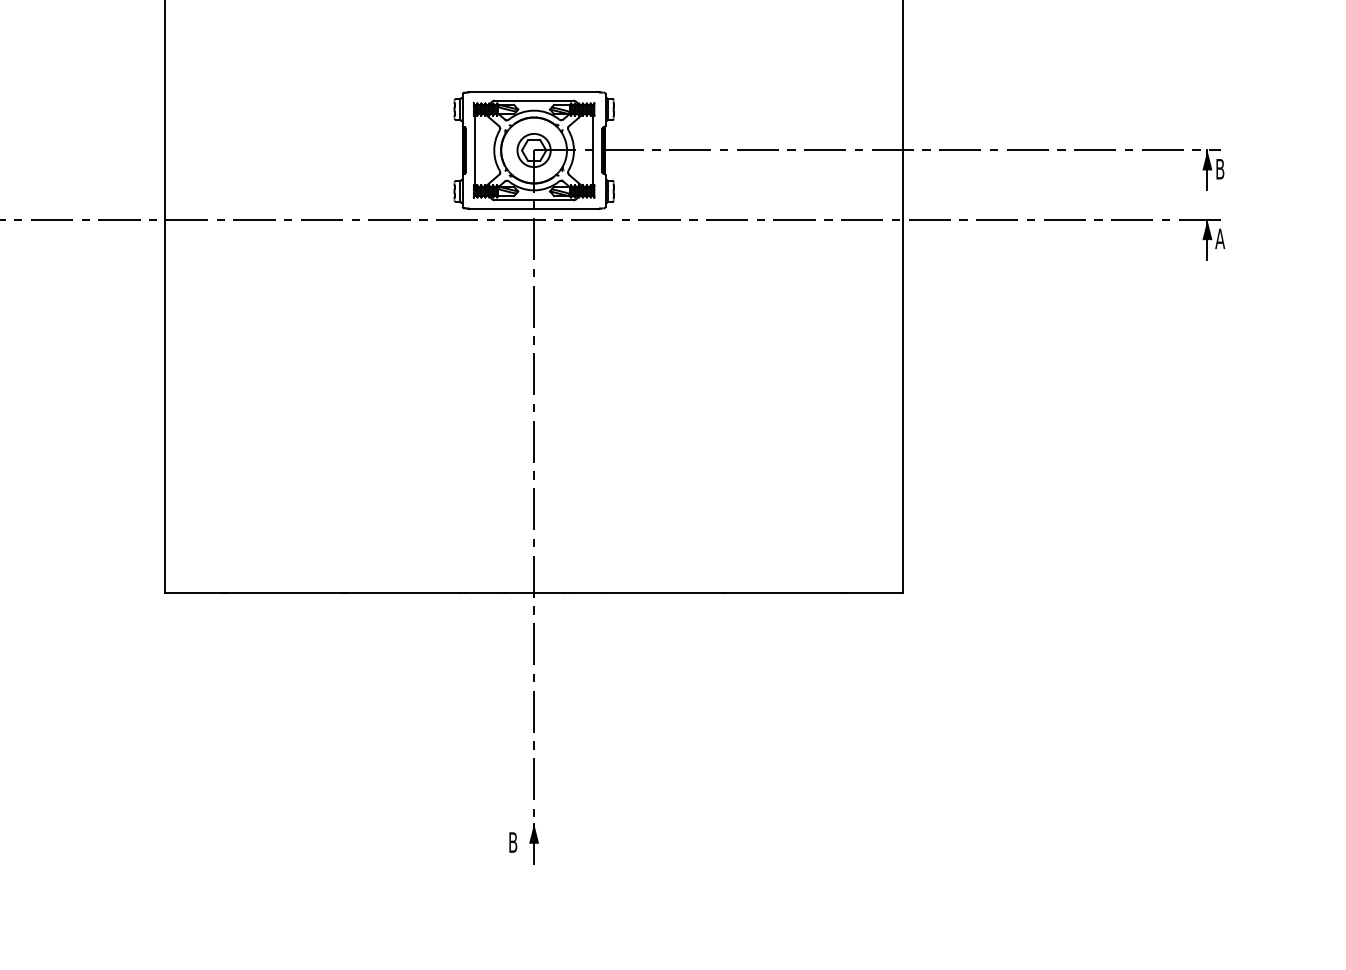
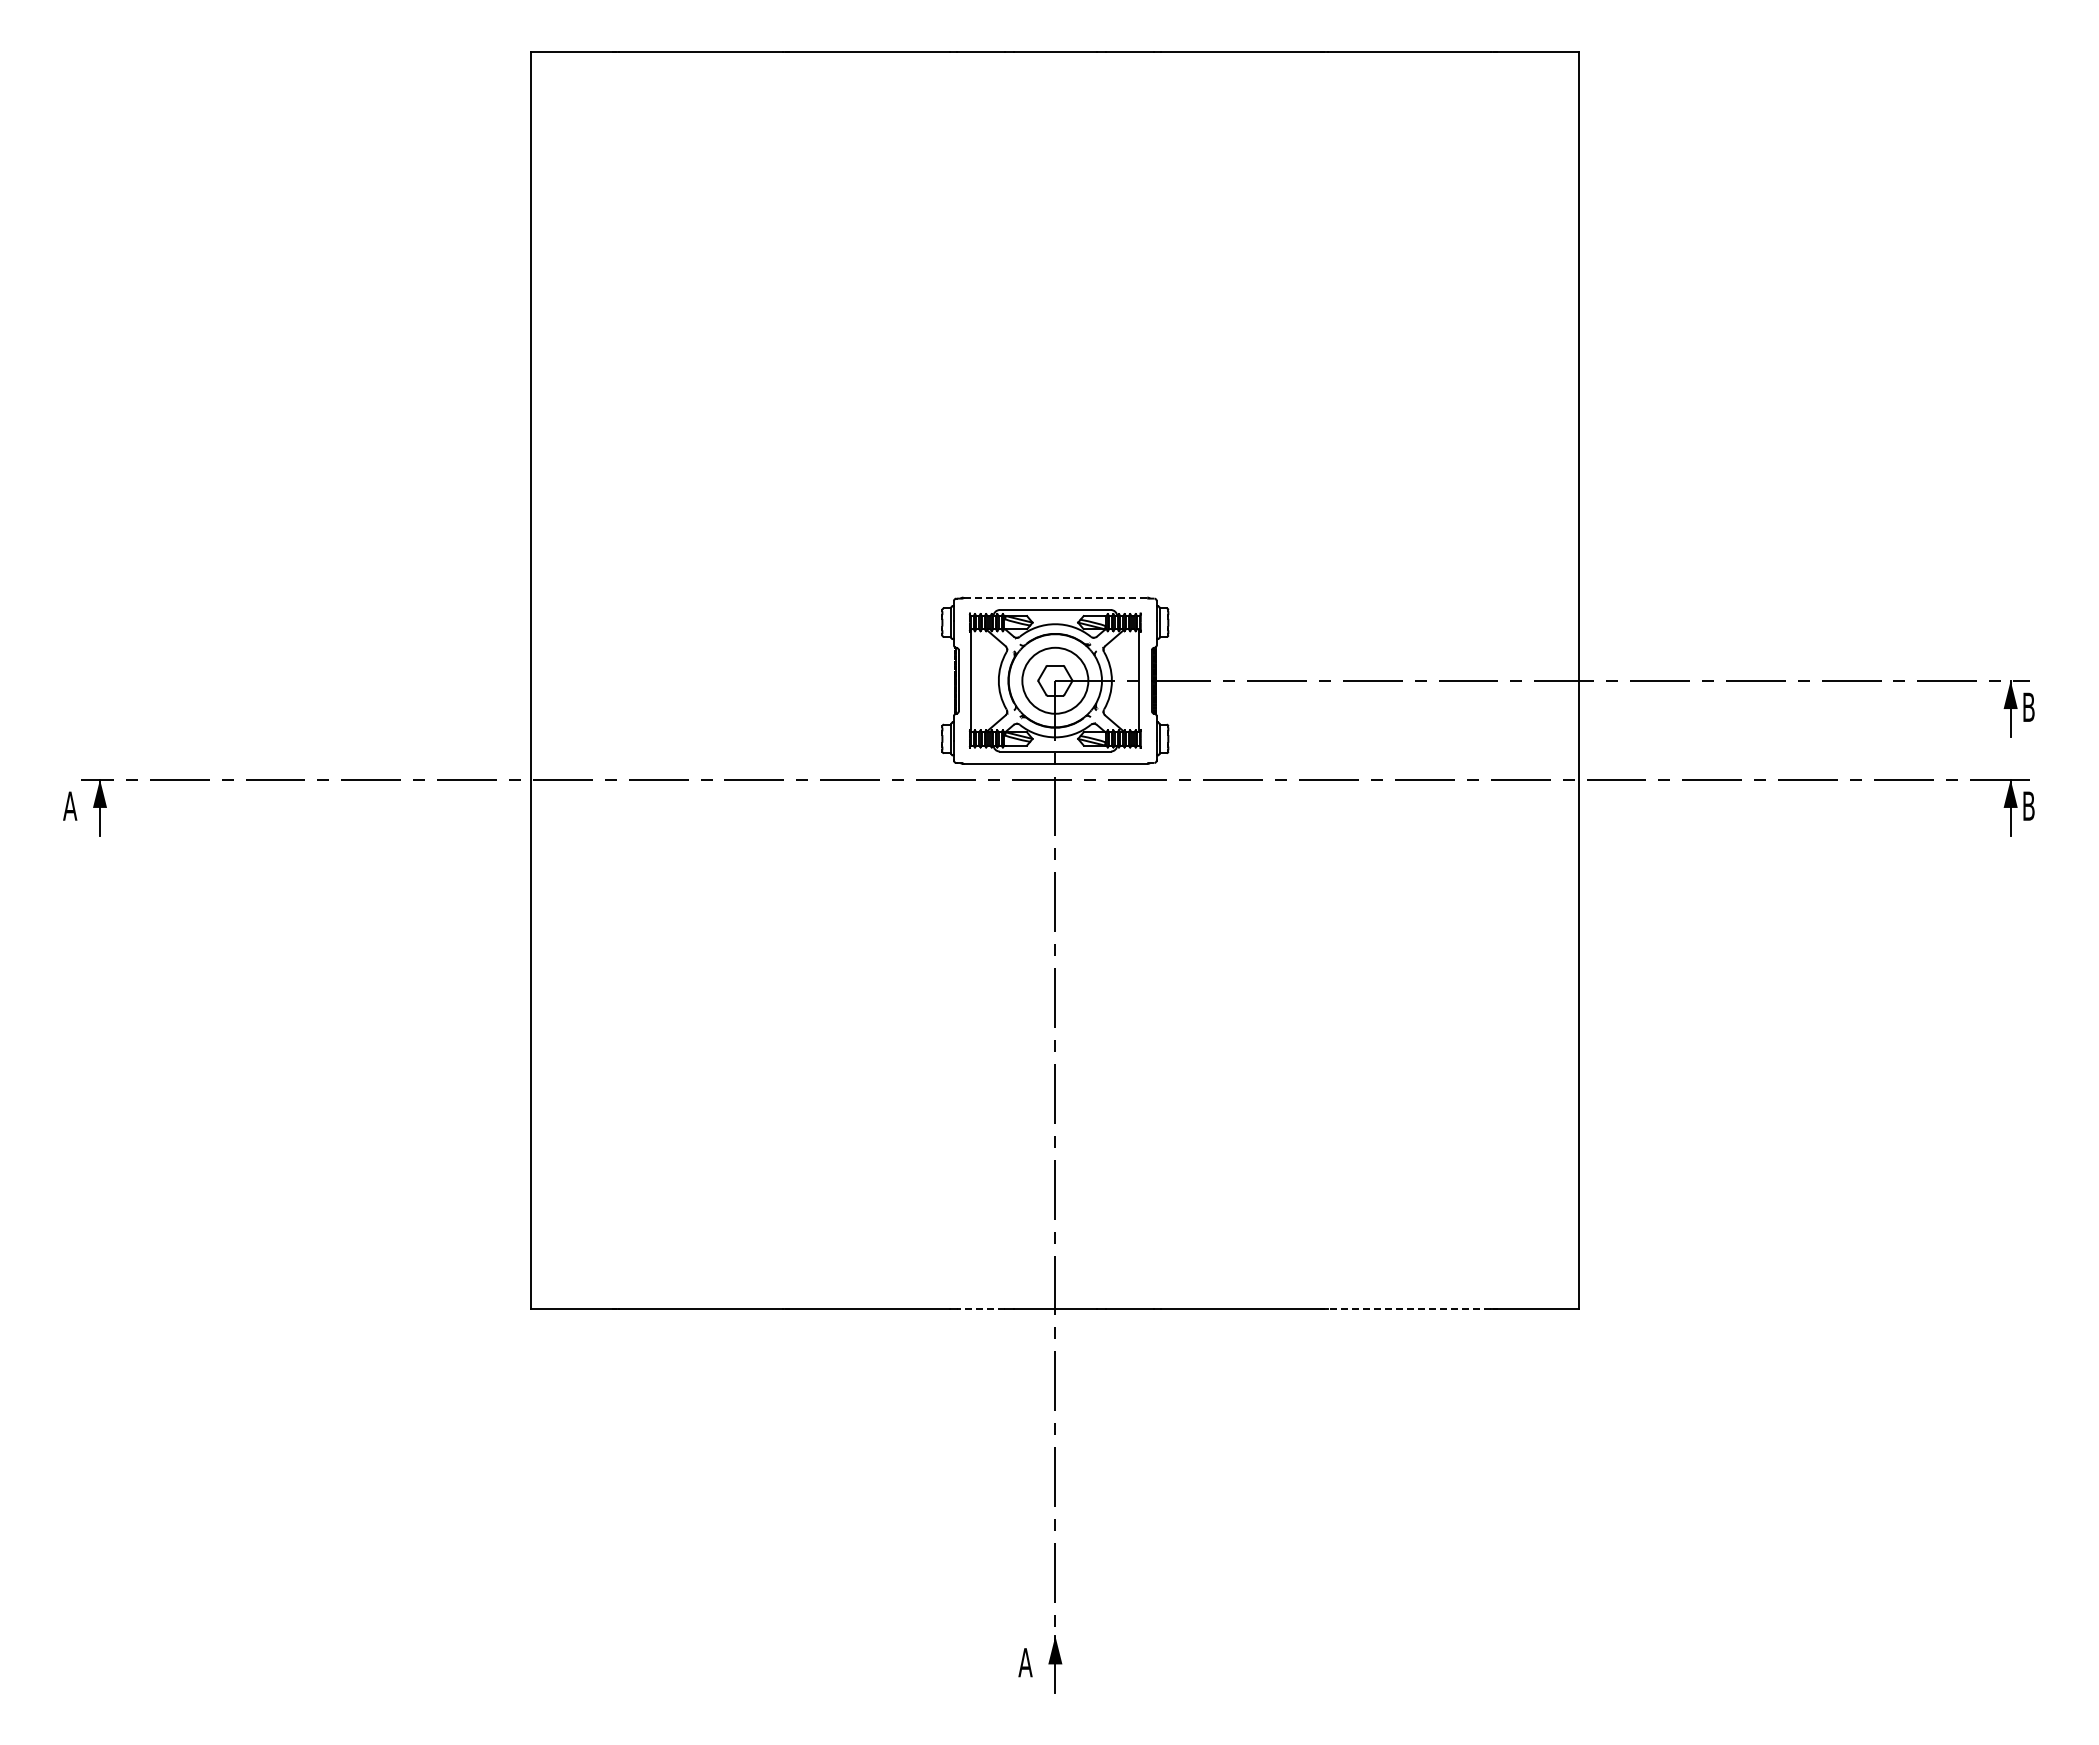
line: (533, 91) -> (1054, 597), solid -> dashed
circle: (533, 150) -> (1054, 680), size x1.4
text: (1219, 238) -> (2028, 805), A -> B
line: (481, 593) -> (980, 1309), solid -> dashed
line: (783, 593) -> (1409, 1309), solid -> dashed
text: (513, 842) -> (1025, 1662), B -> A

